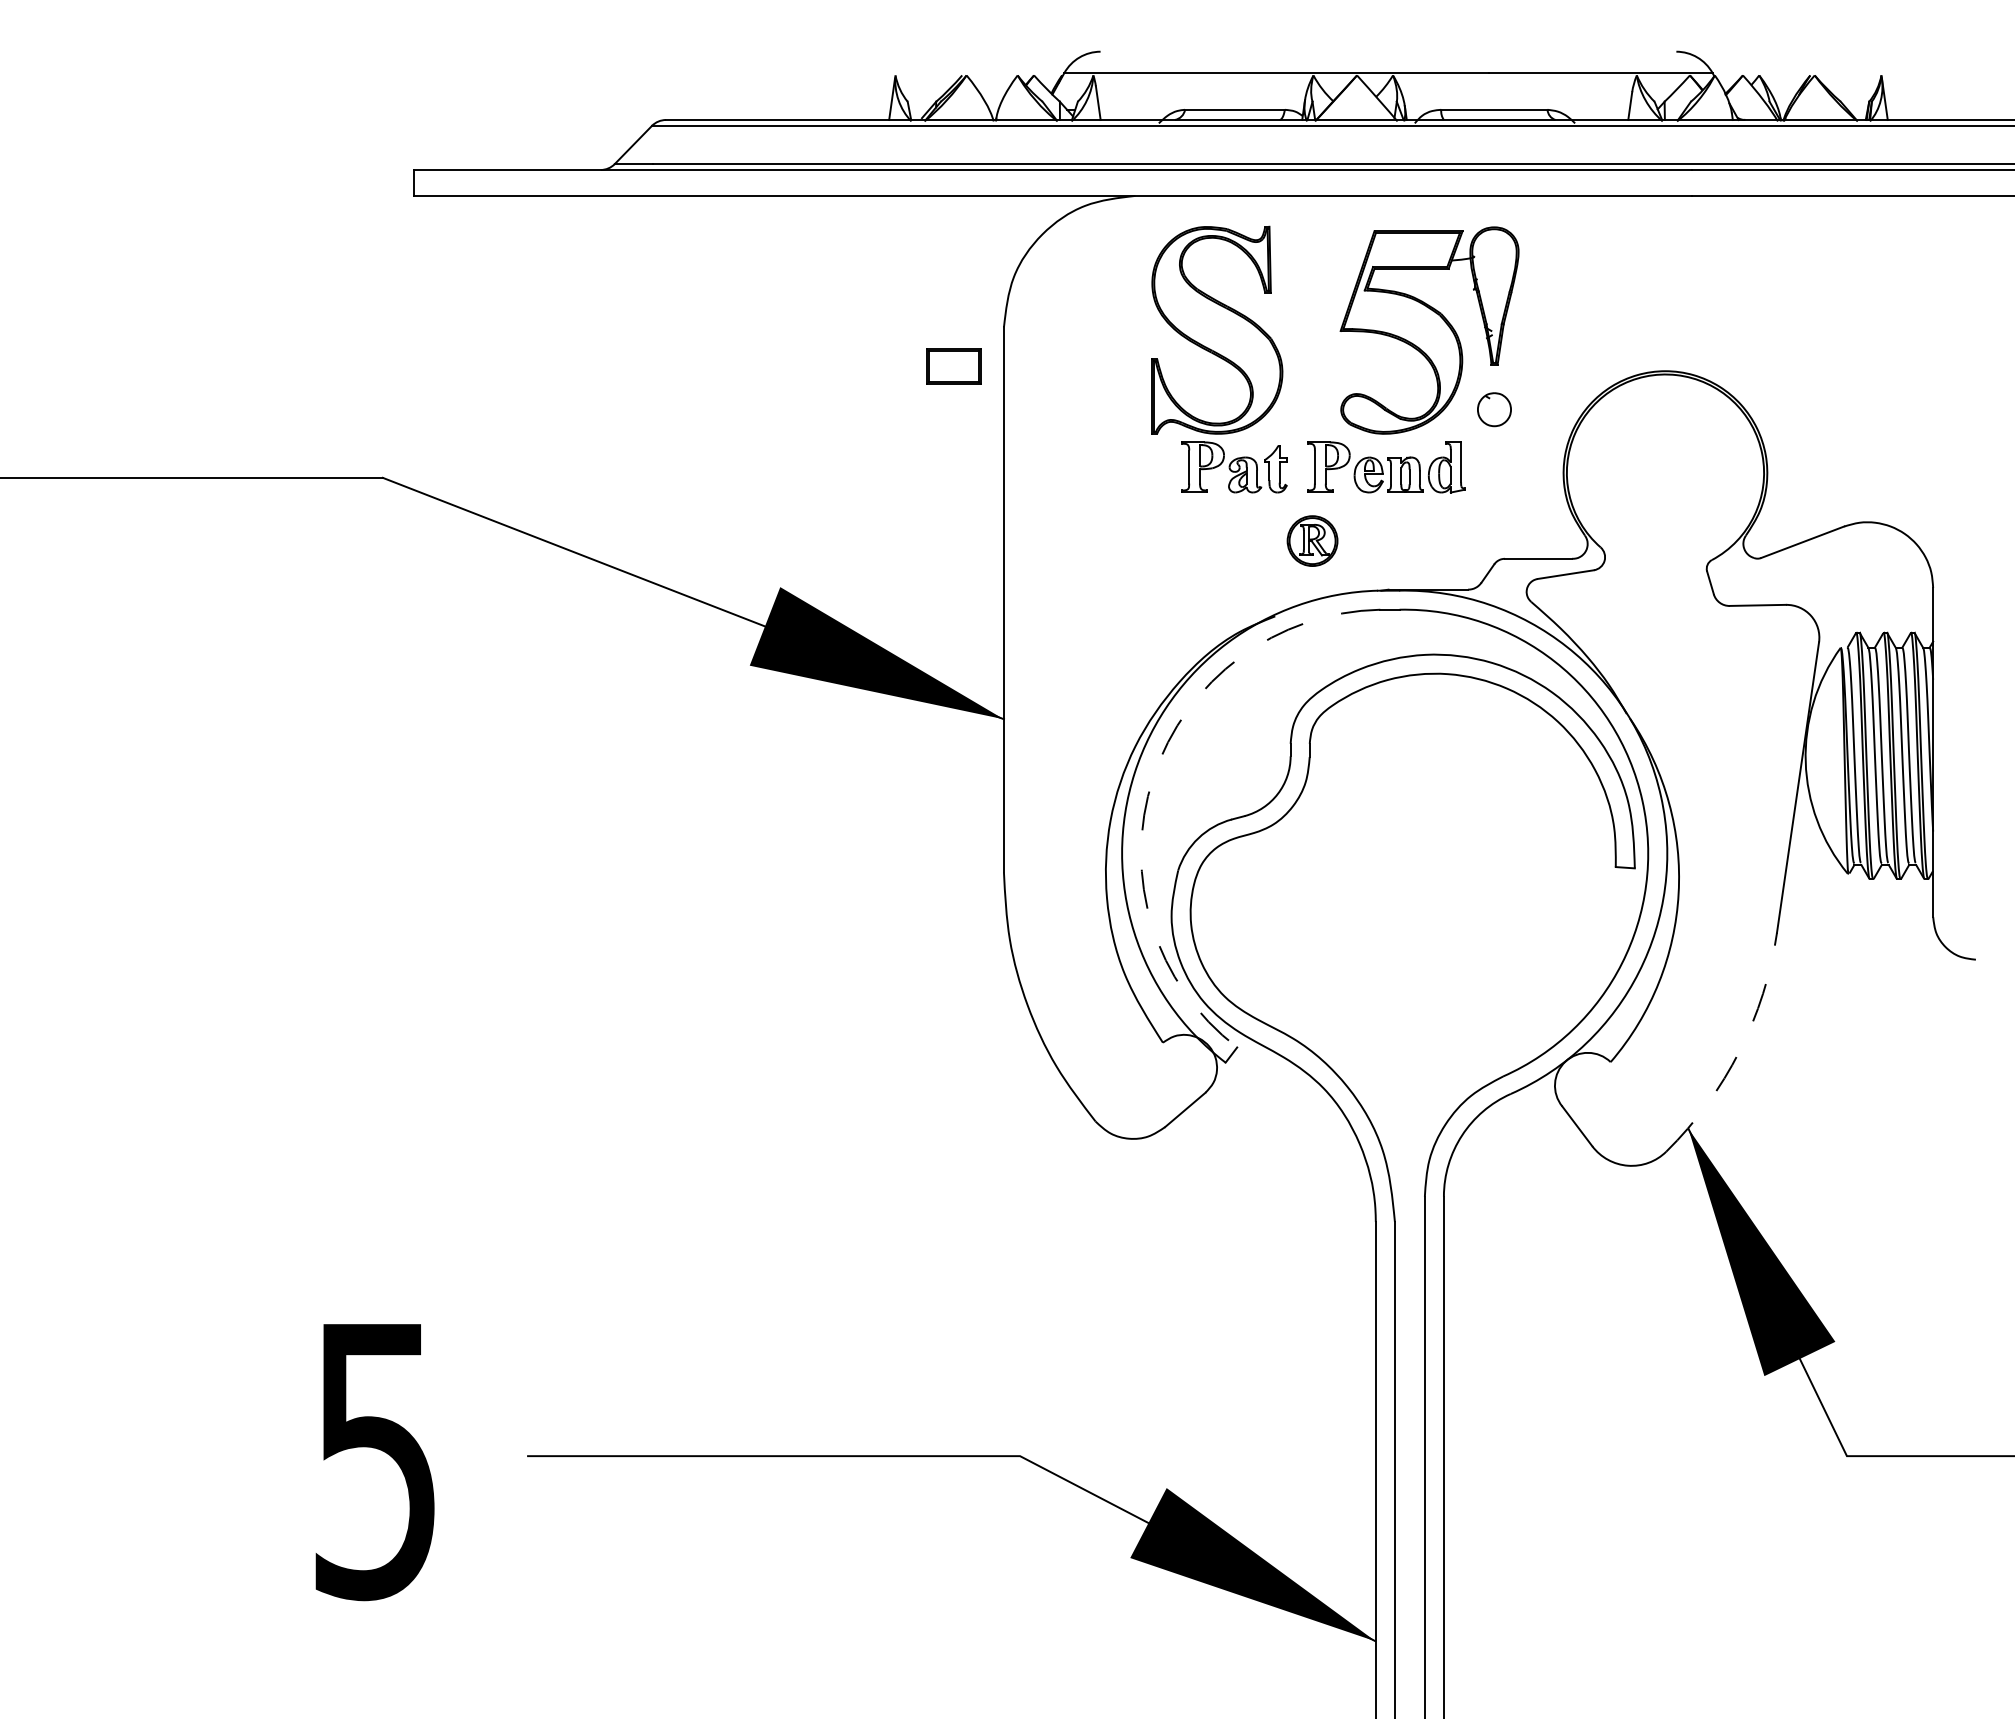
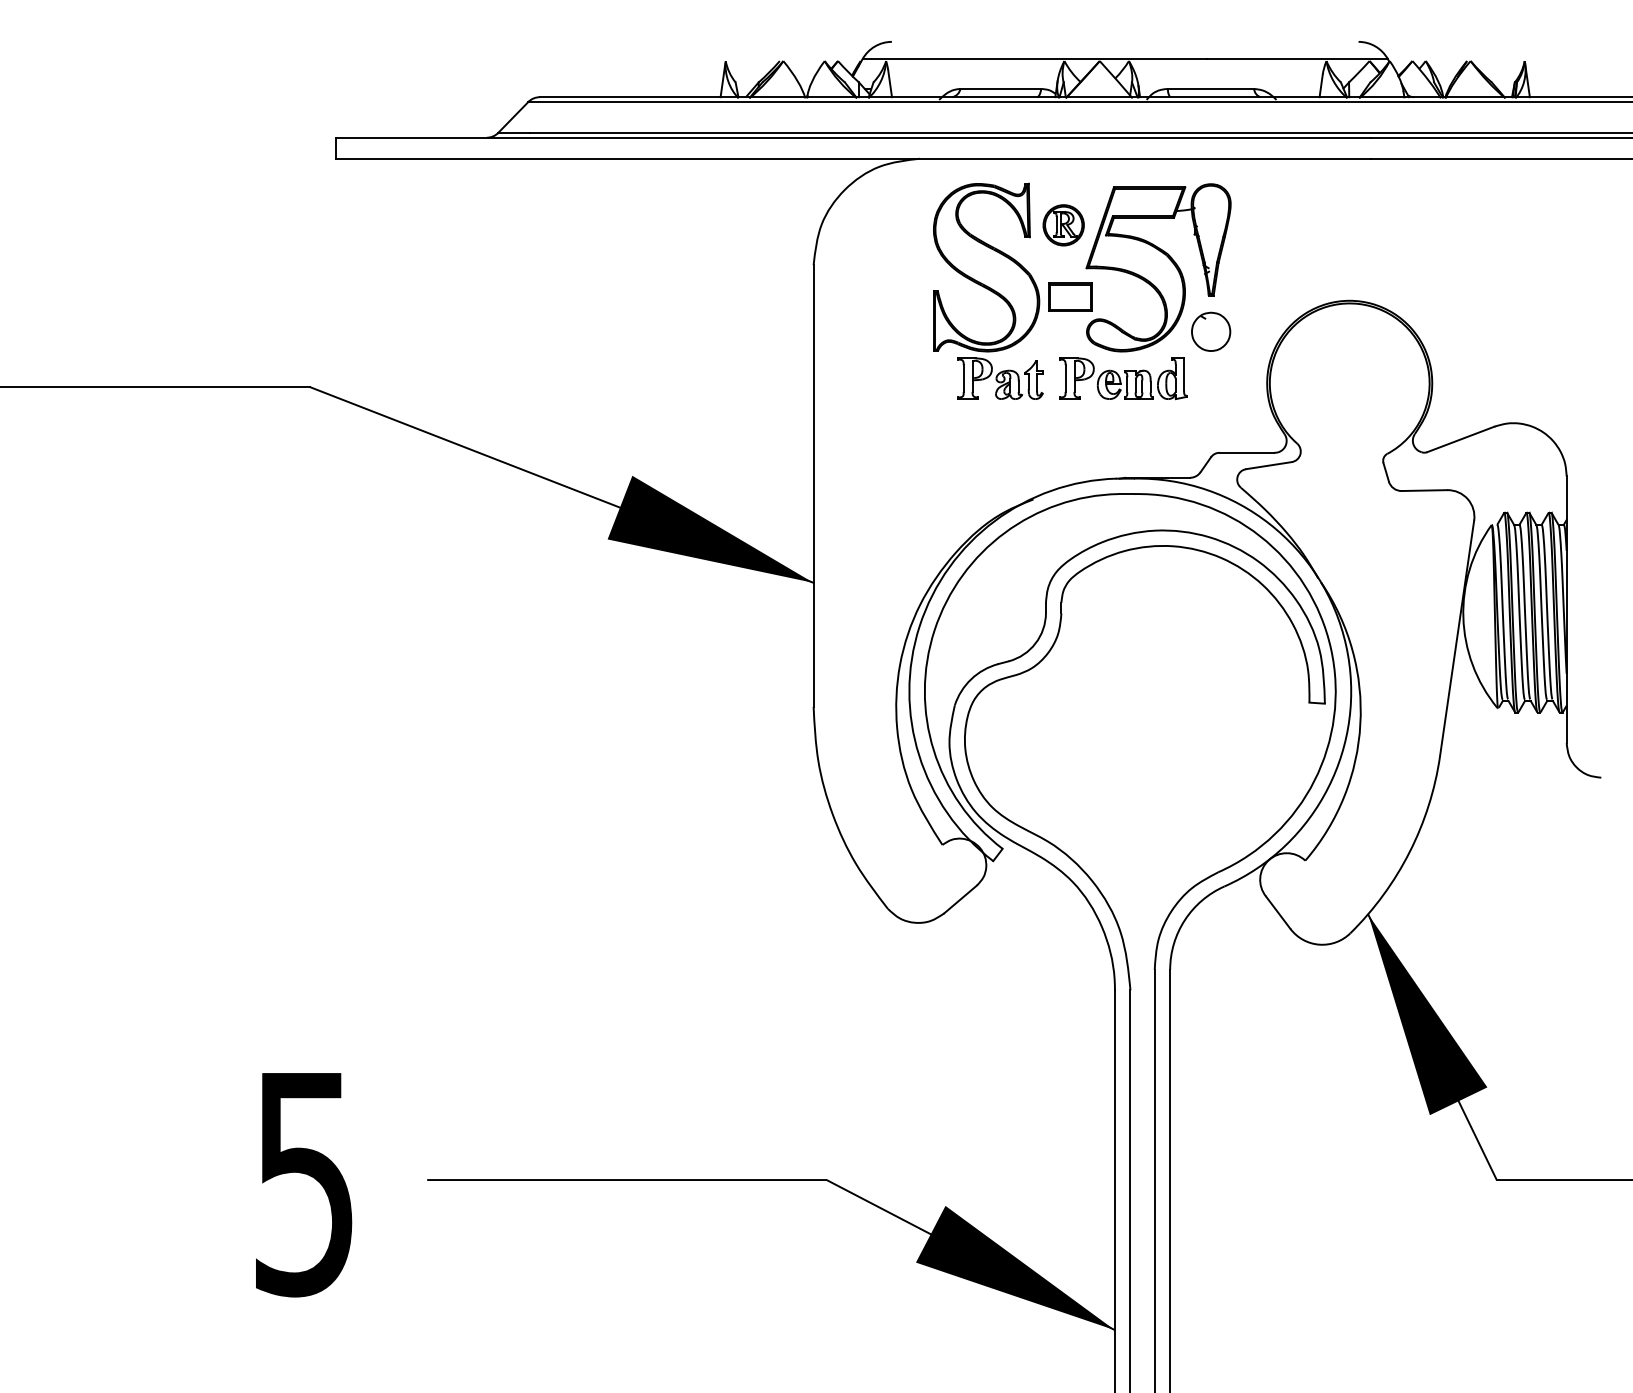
part: (953, 366) -> (1070, 296), moved
part: (1494, 409) -> (1211, 331), size x1.43
part: (1312, 540) -> (1063, 224), moved
arc: (1153, 777) -> (934, 630), dashed -> solid
arc: (1739, 1051) -> (1409, 852), dashed -> solid

